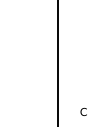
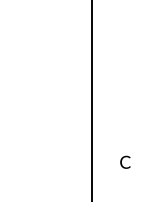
text: (83, 111) -> (125, 161), moved

